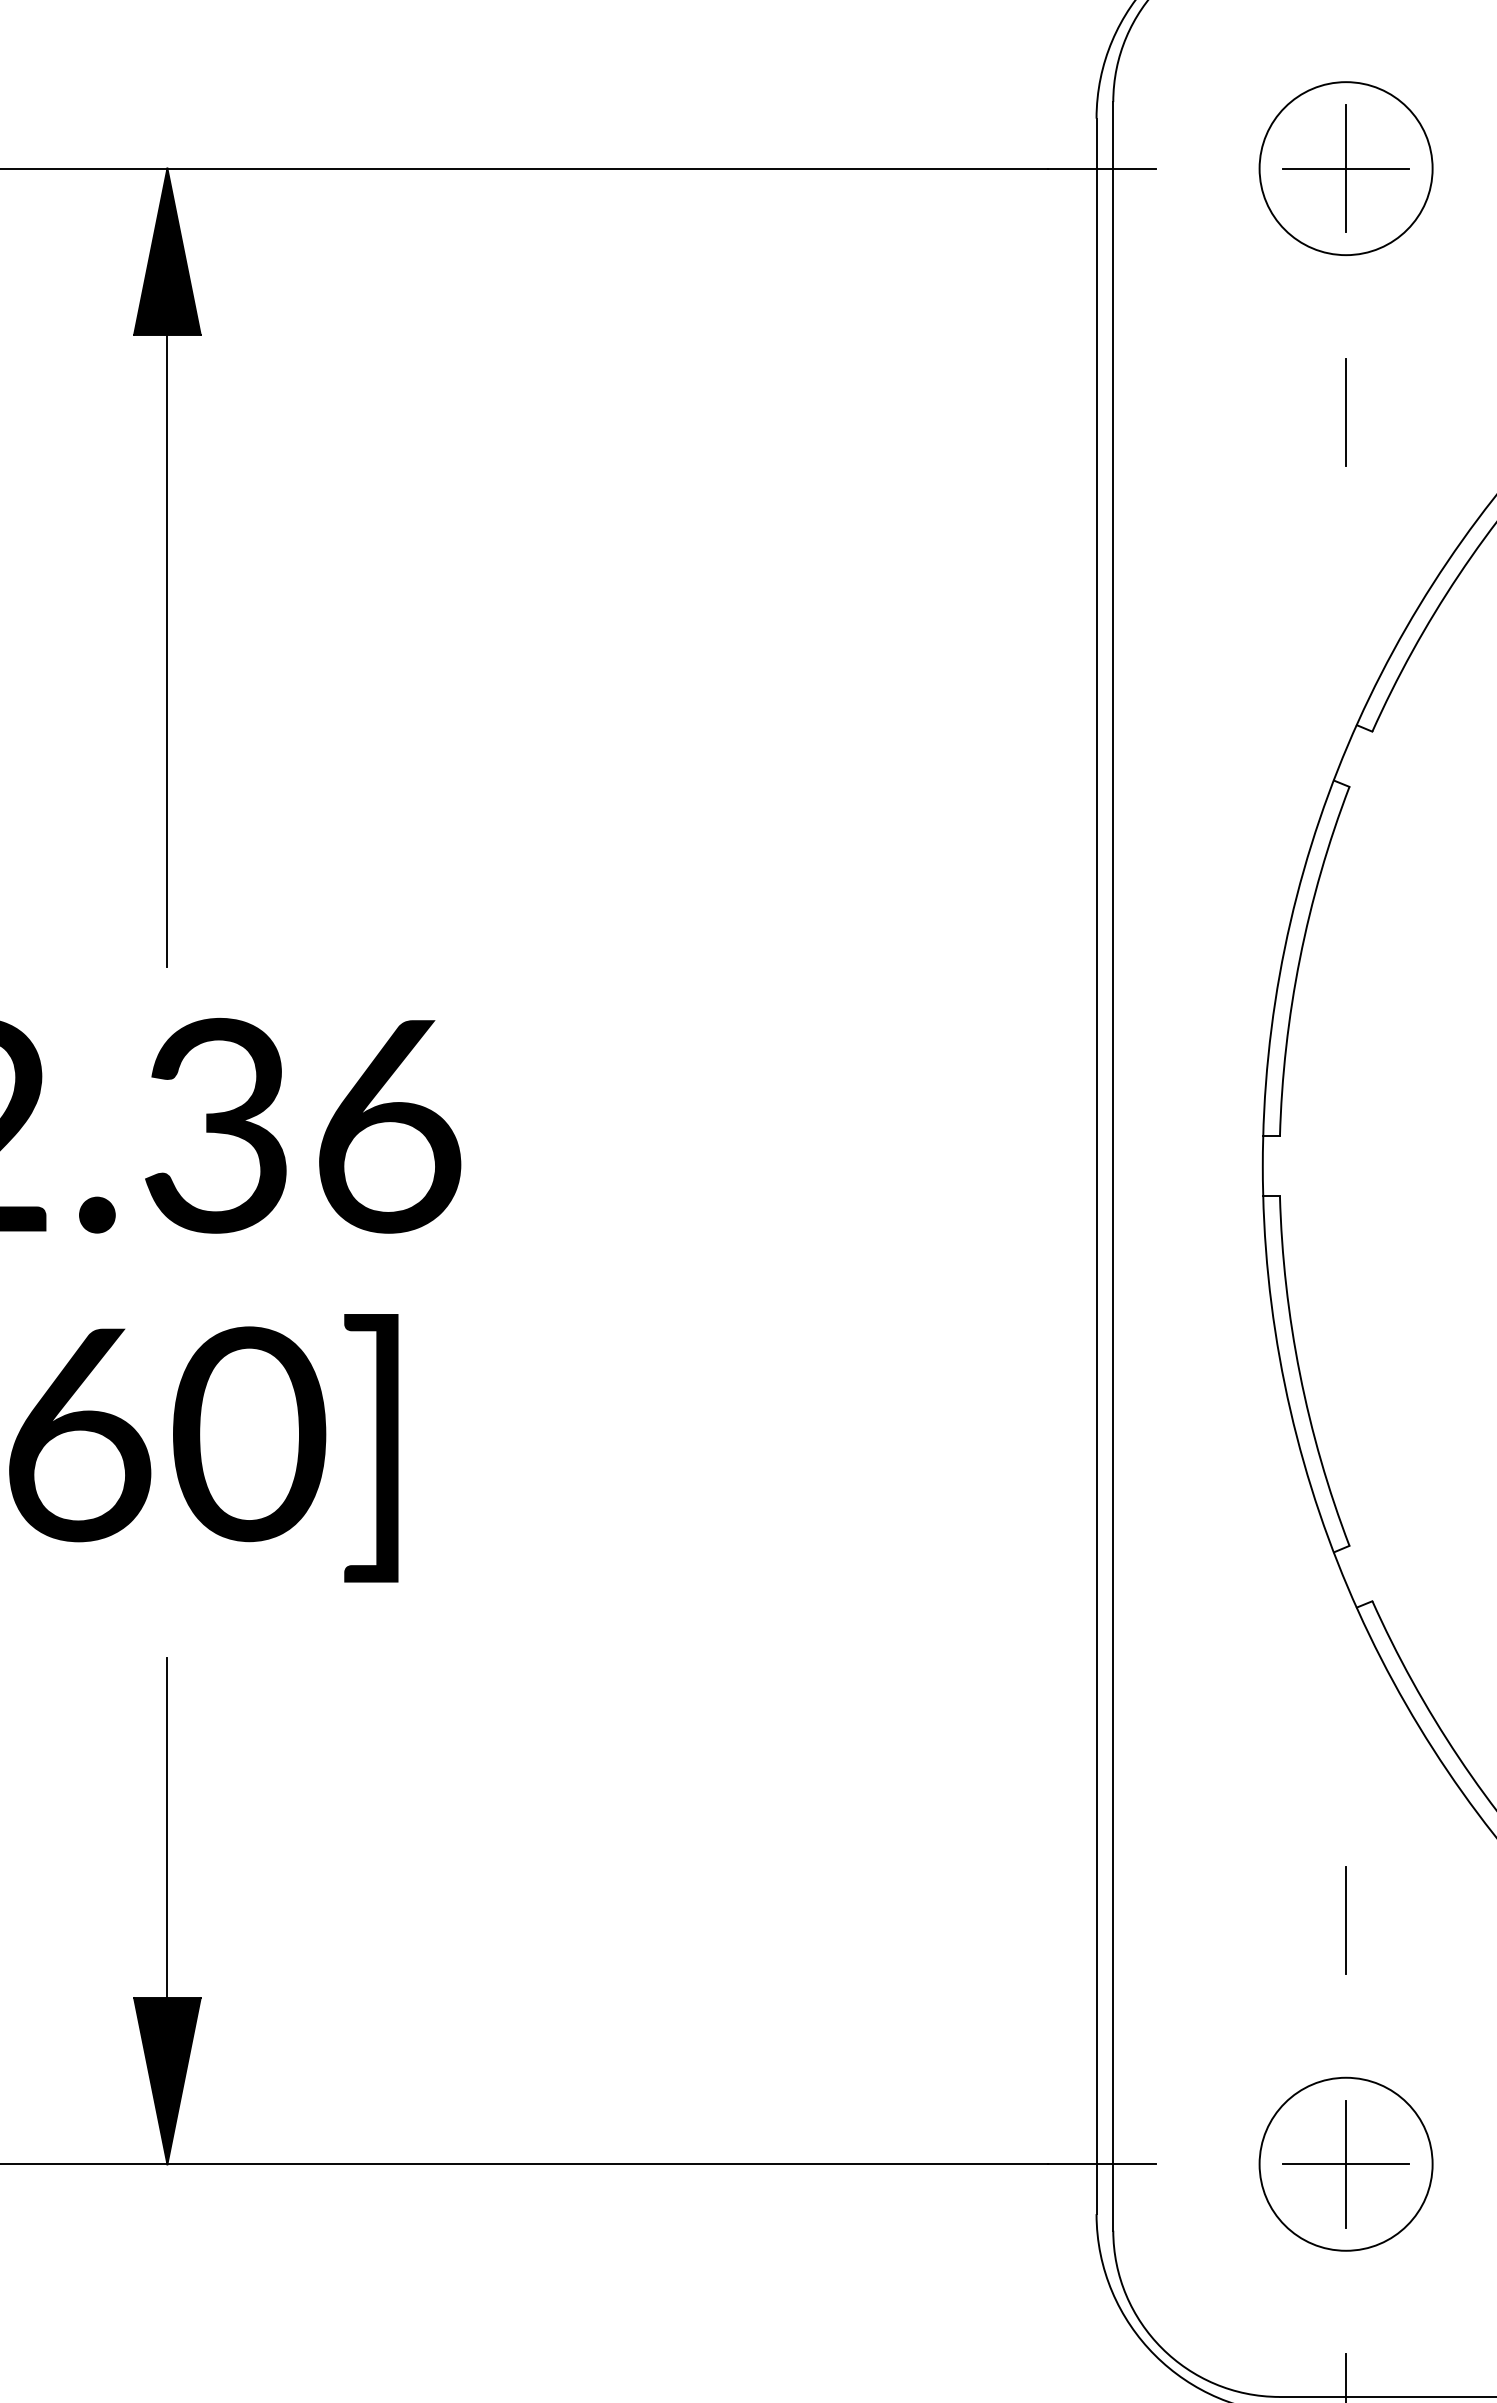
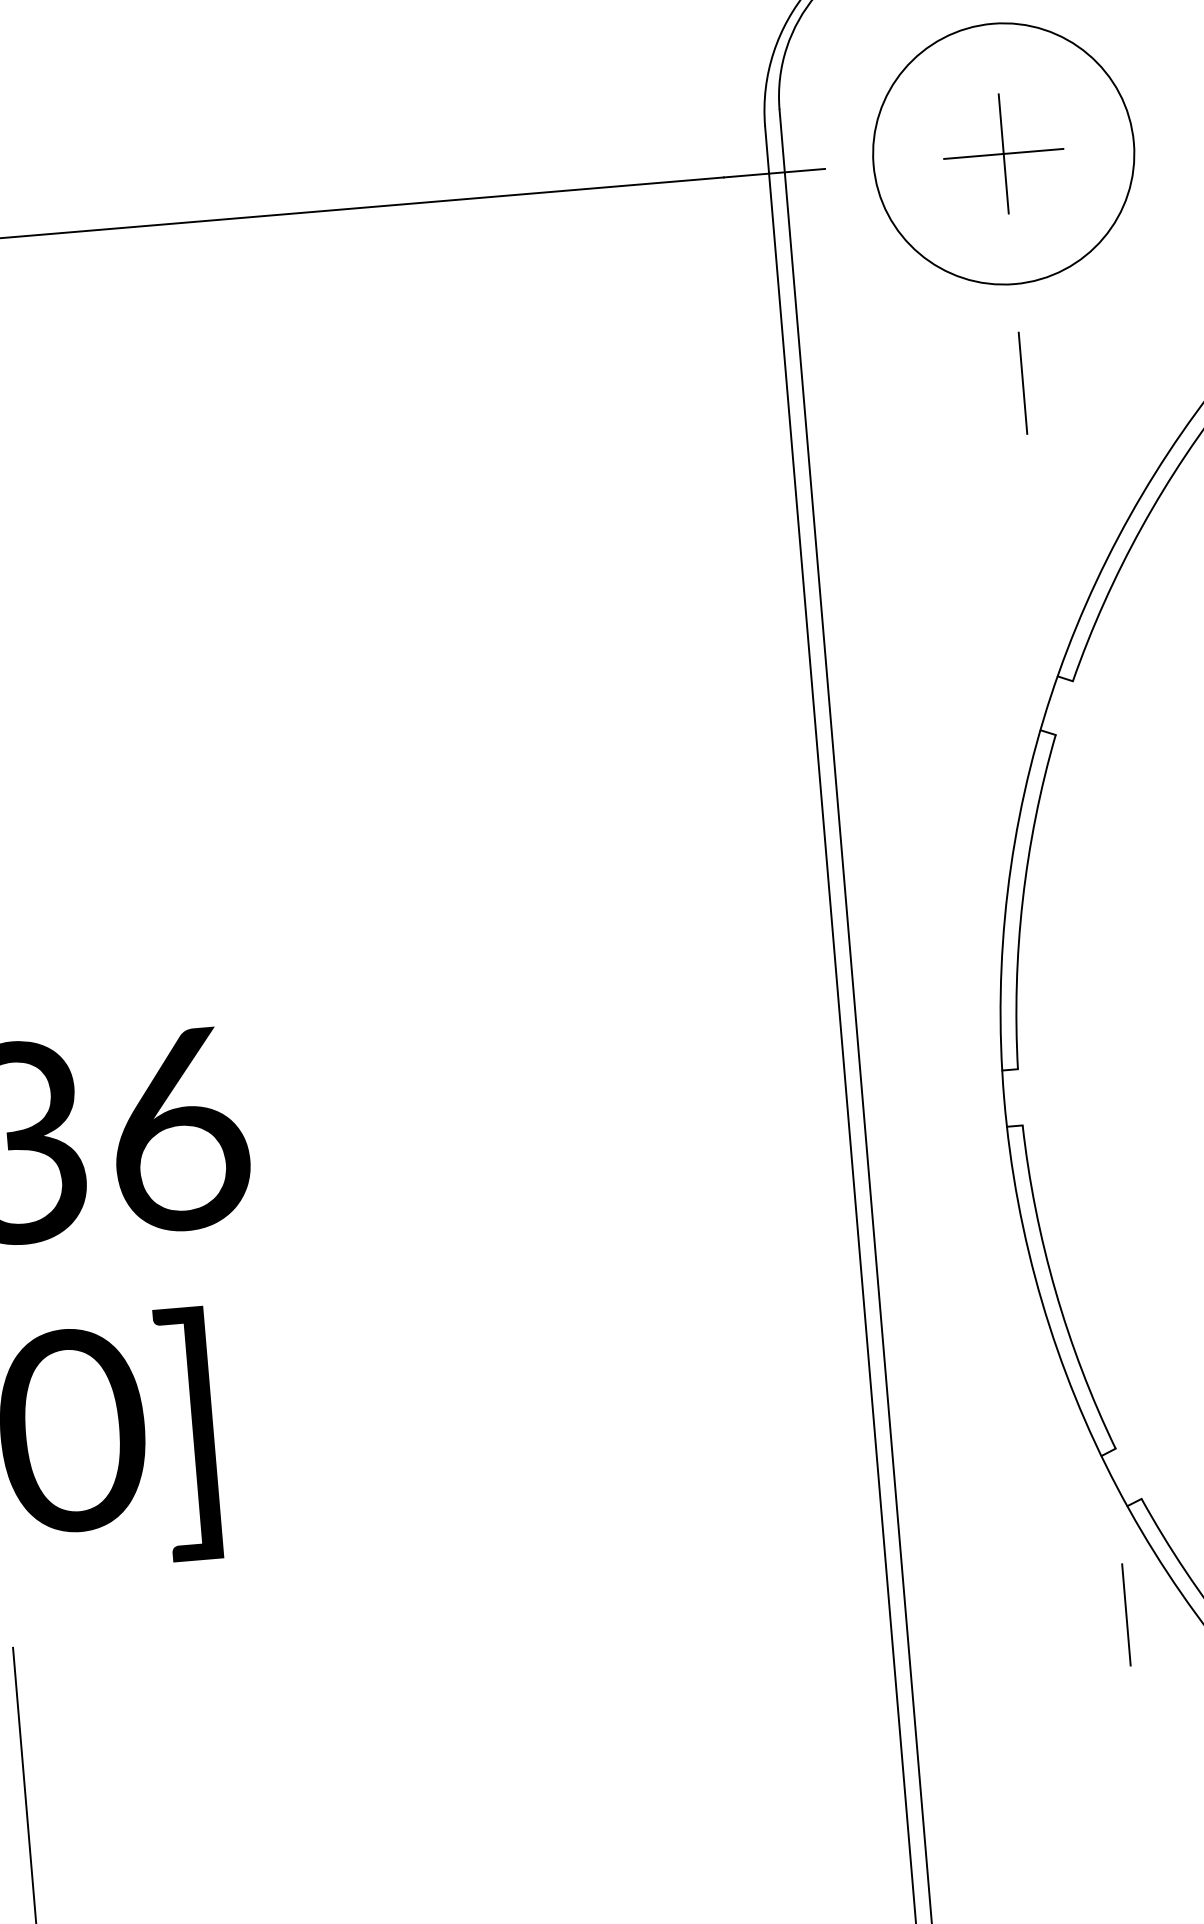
circle: (1345, 168) -> (1003, 153), size x1.6
line: (1345, 1920) -> (1125, 1615), moved

